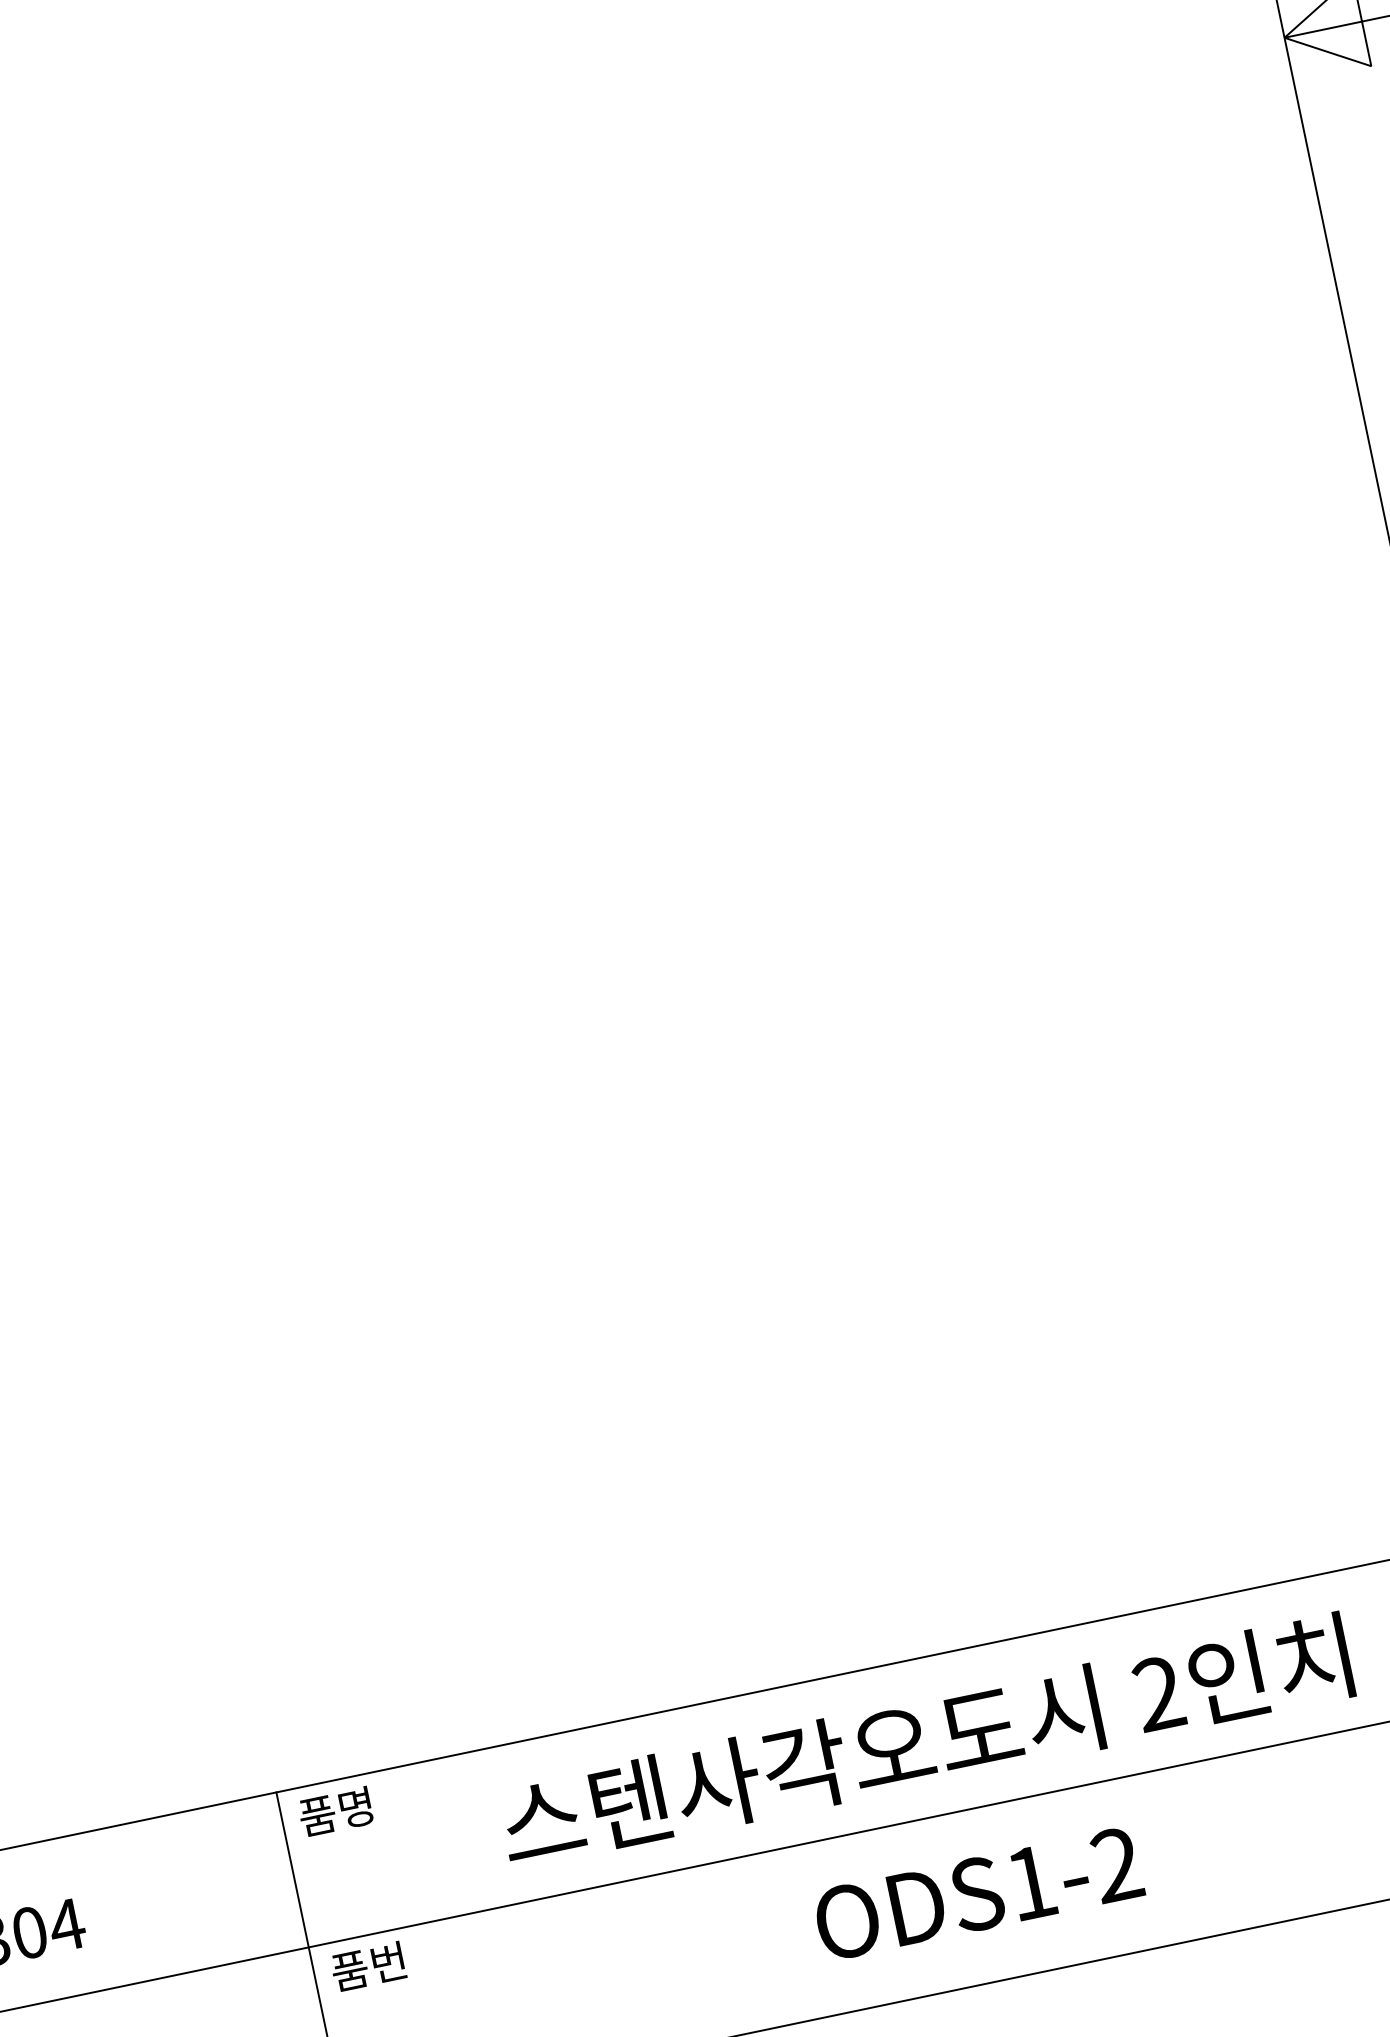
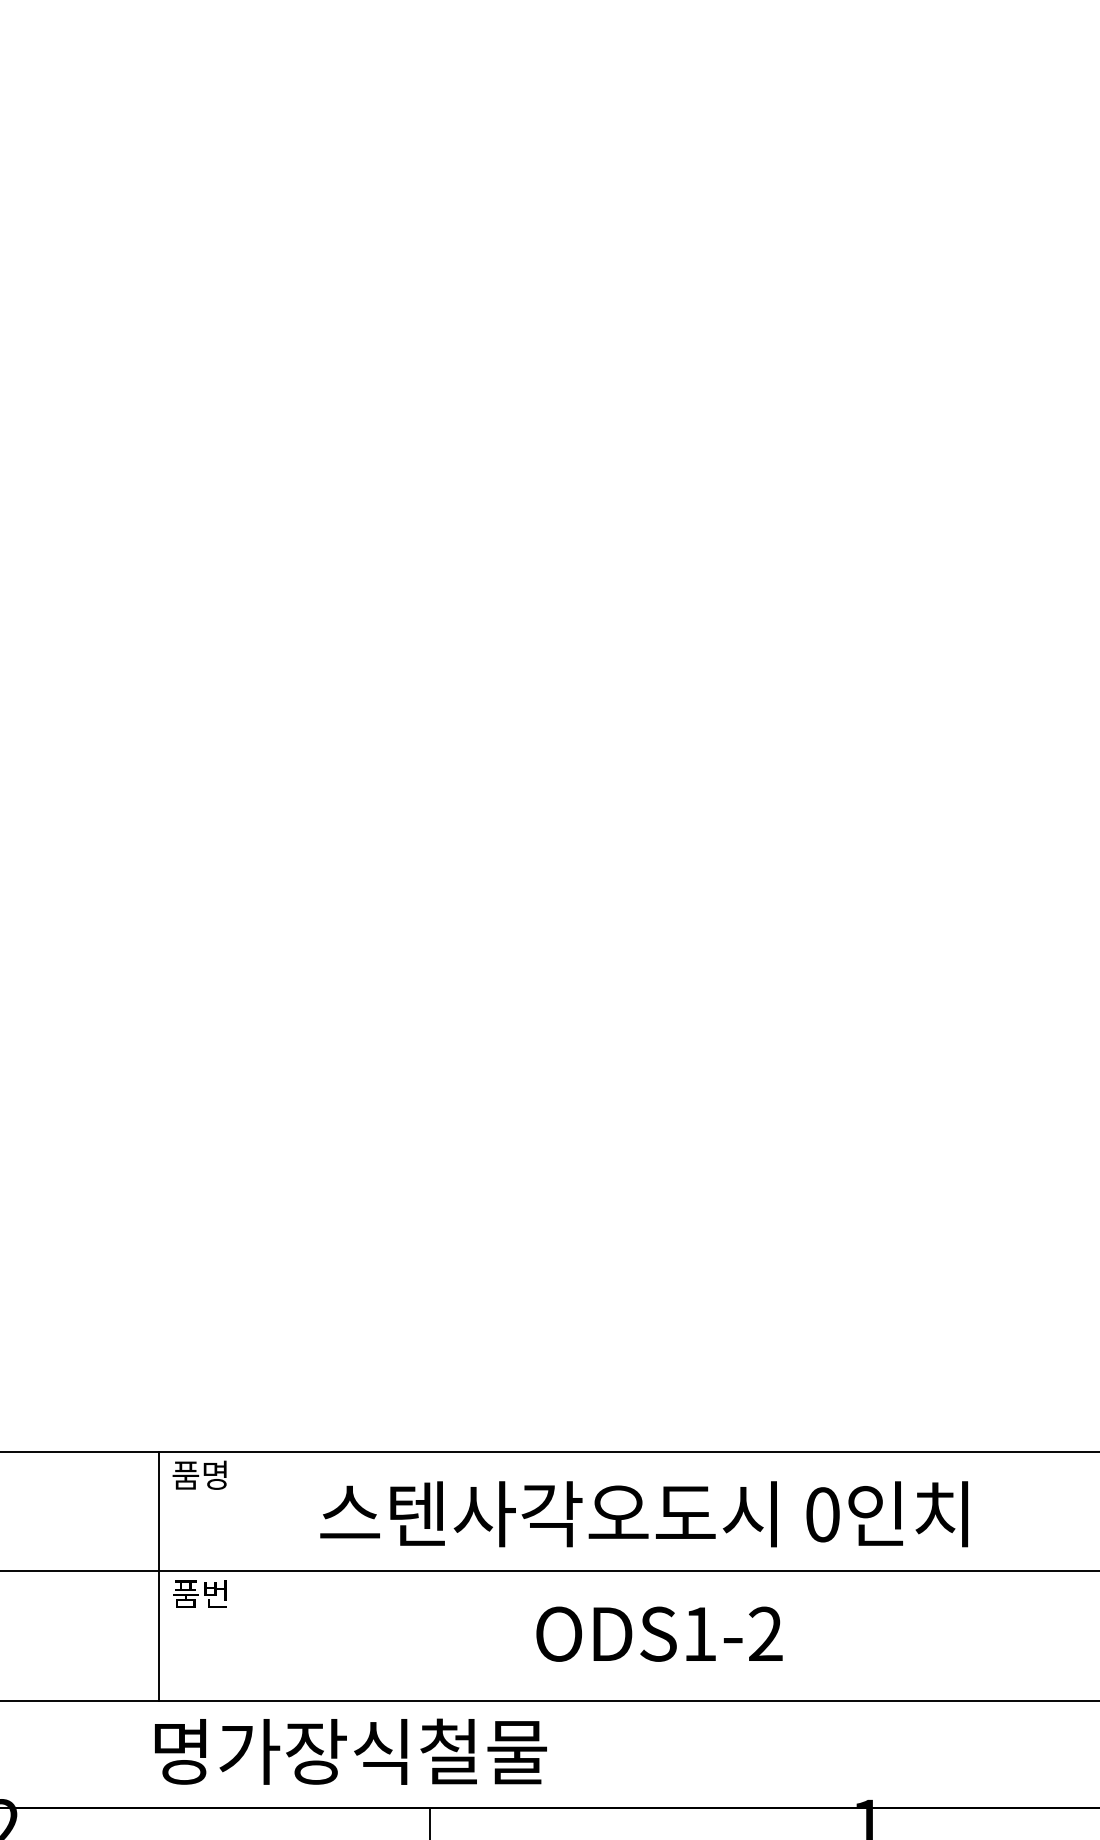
text: (1158, 1693) -> (822, 1514), 2 -> 0

